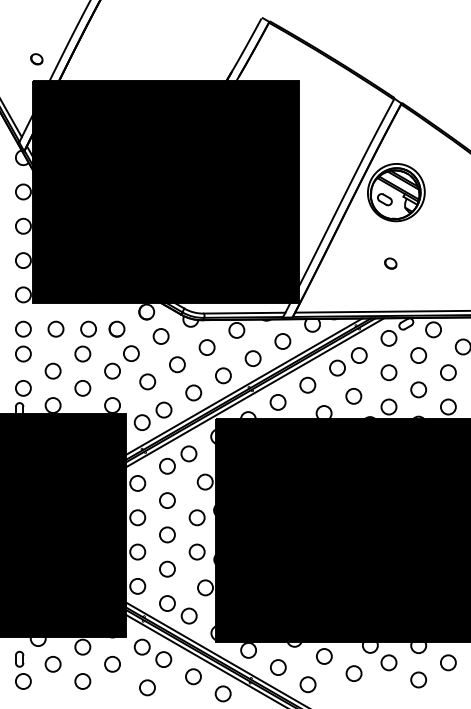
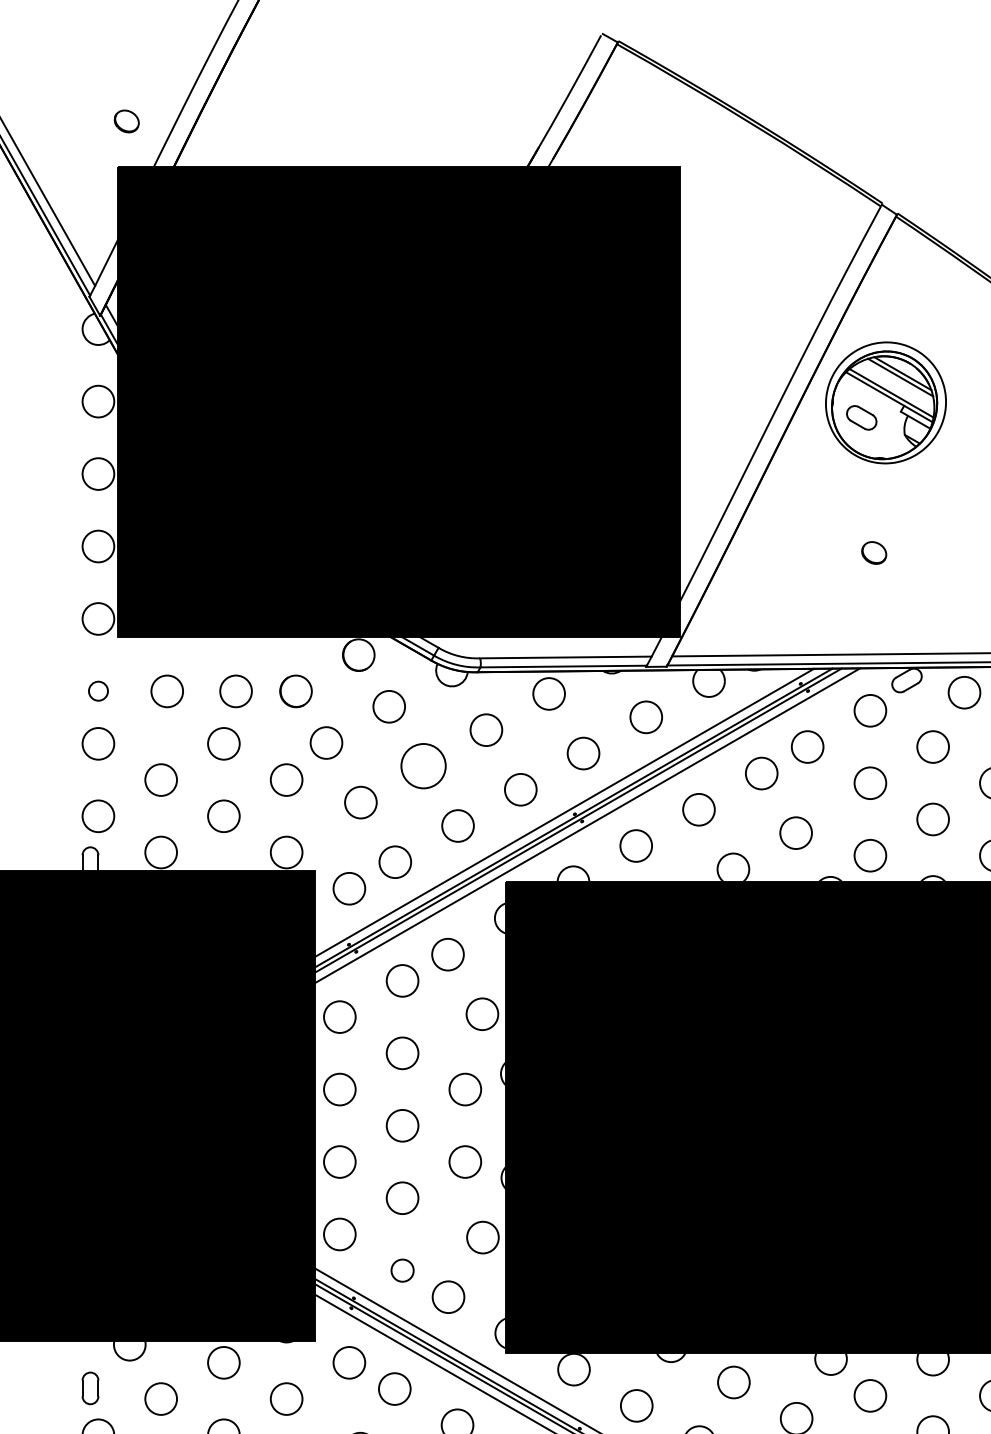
circle: (23, 328) -> (98, 689), size x0.6
circle: (177, 364) -> (423, 765), size x1.4
circle: (167, 603) -> (402, 1270), size x0.7

